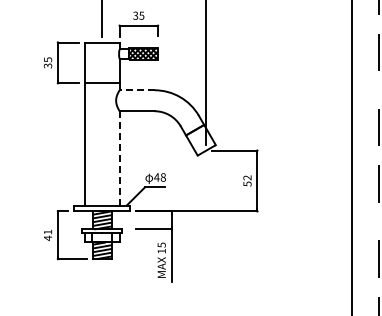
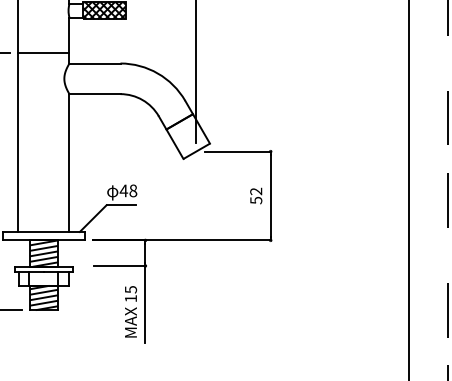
line: (136, 90) -> (94, 63), dashed -> solid
line: (119, 157) -> (69, 161), dashed -> solid

